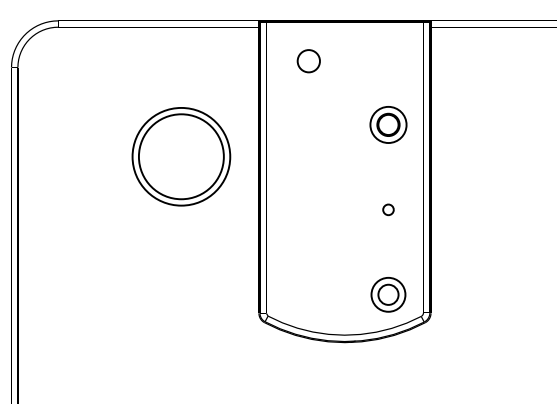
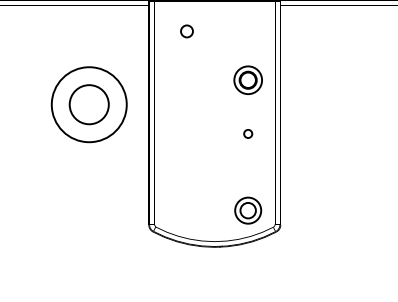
circle: (308, 61) -> (186, 31), size x0.7
circle: (180, 156) -> (88, 104), size x0.6
circle: (388, 209) -> (248, 133), moved

